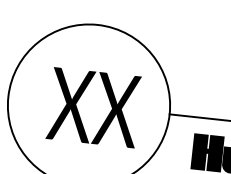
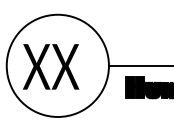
text: (94, 107) -> (51, 66), moved

